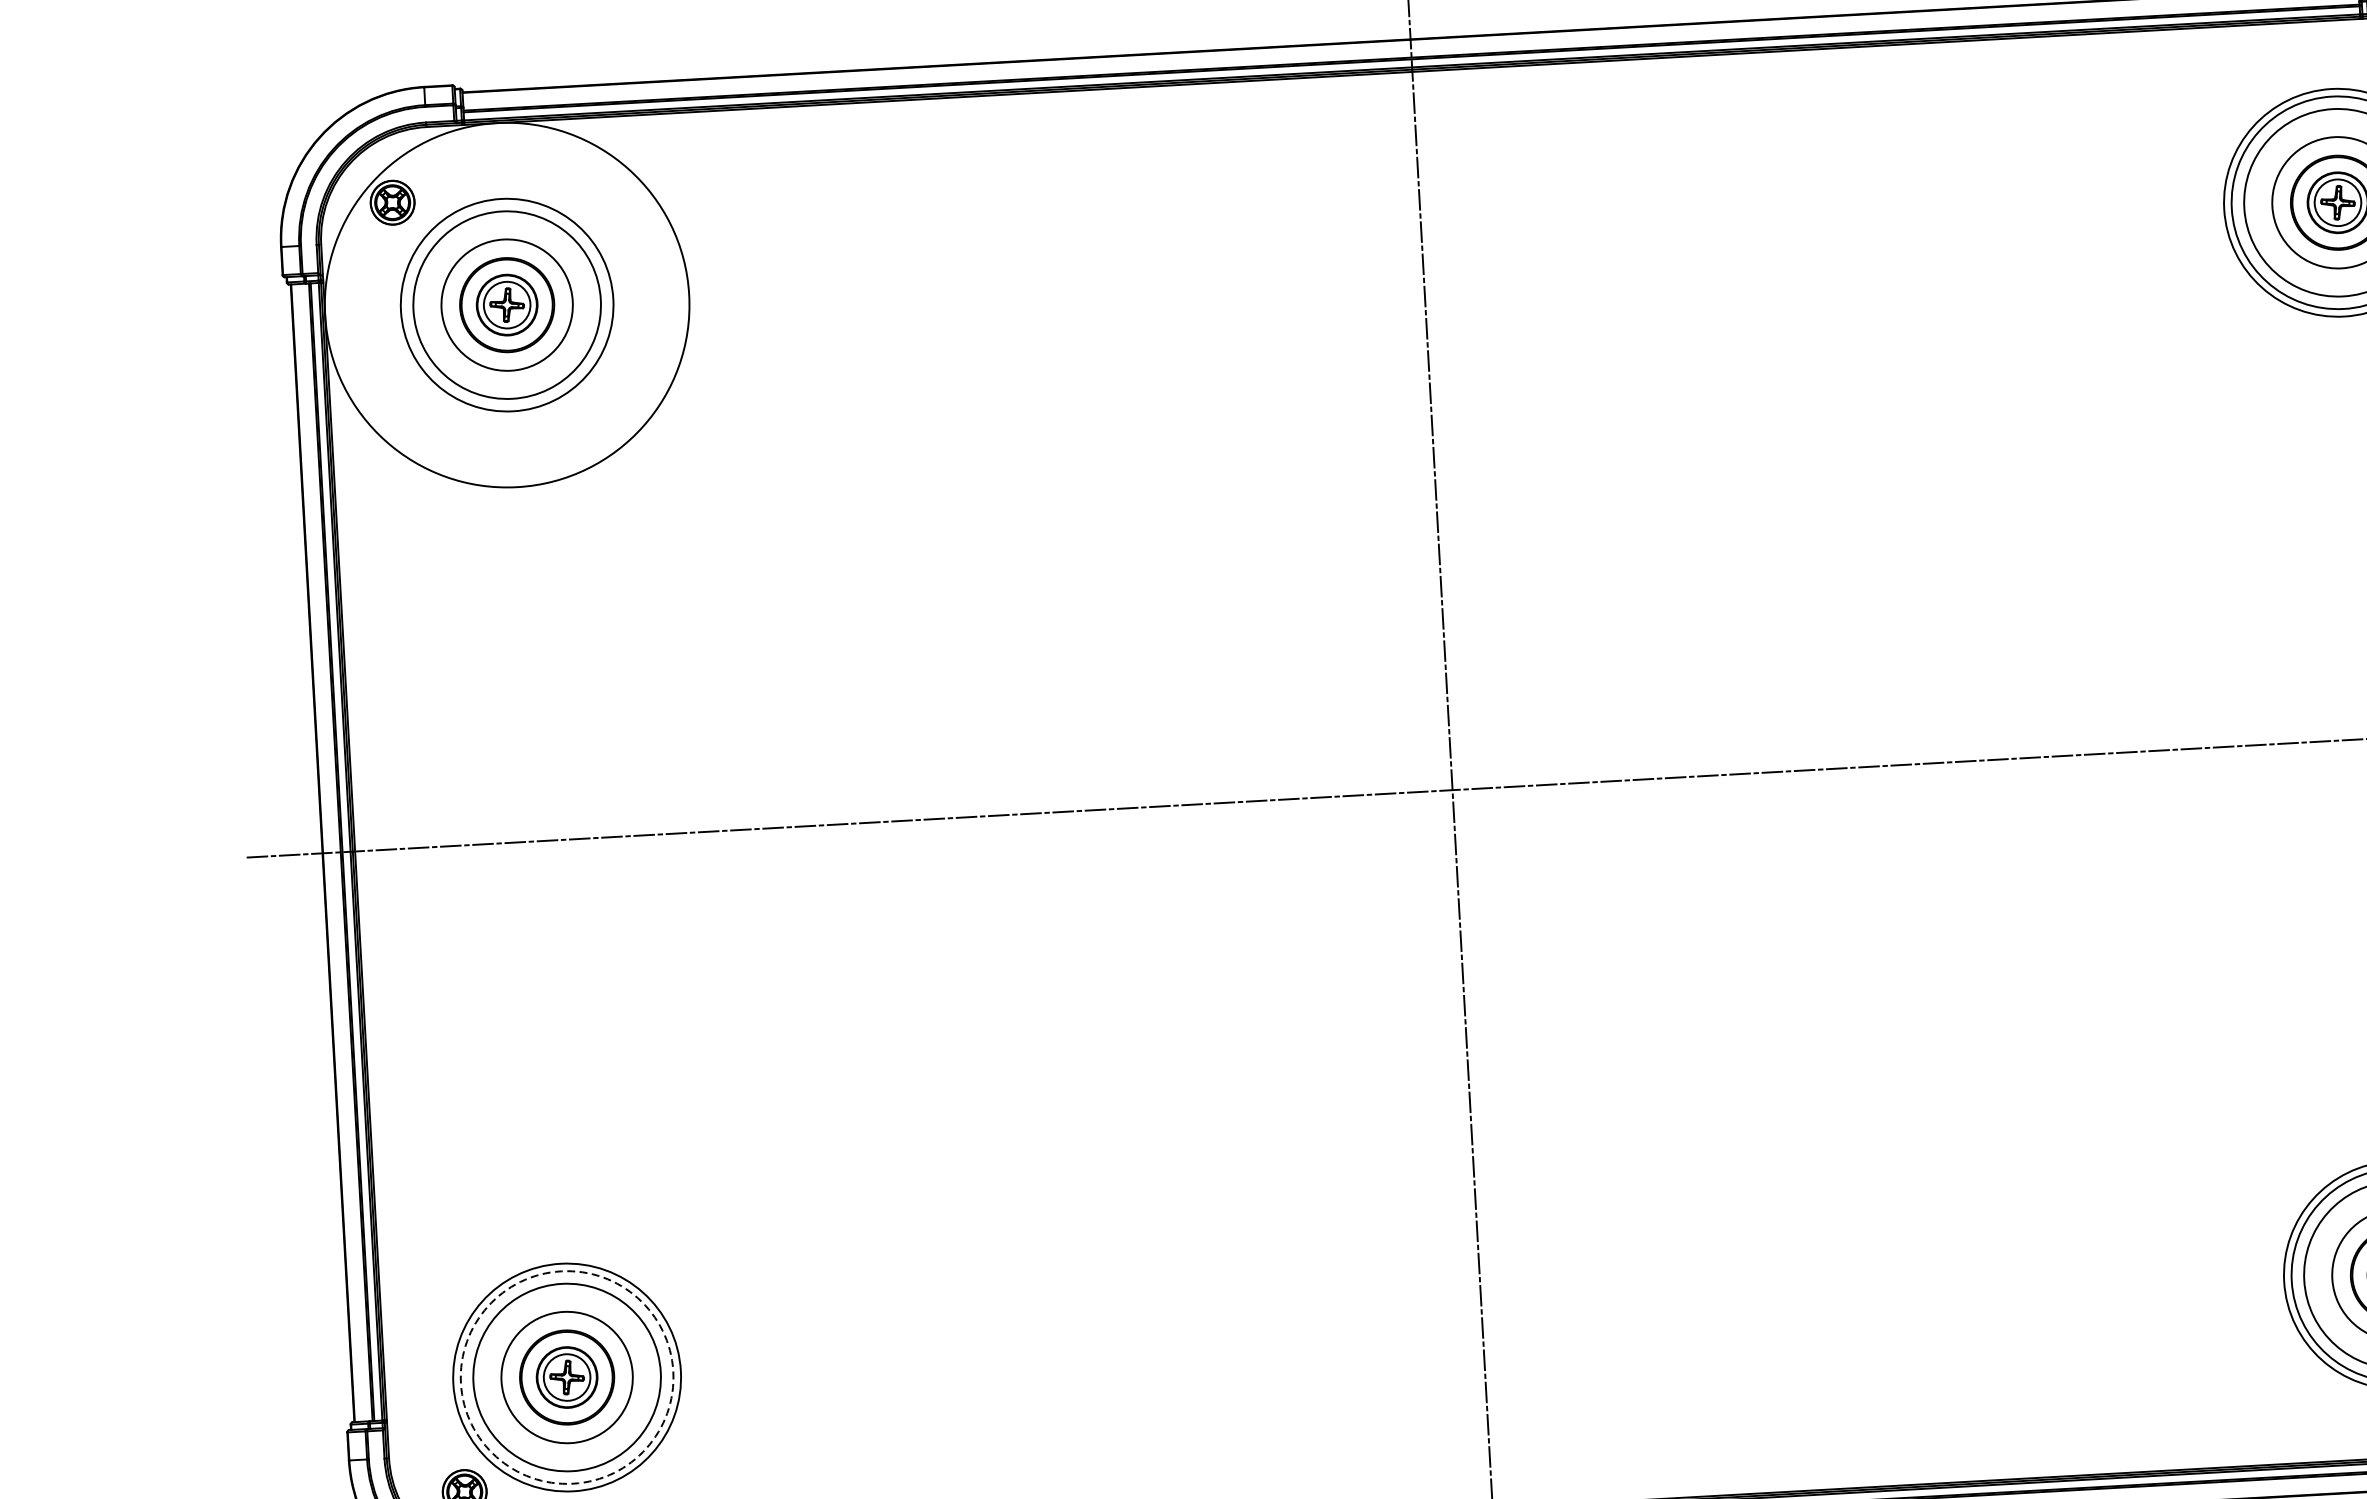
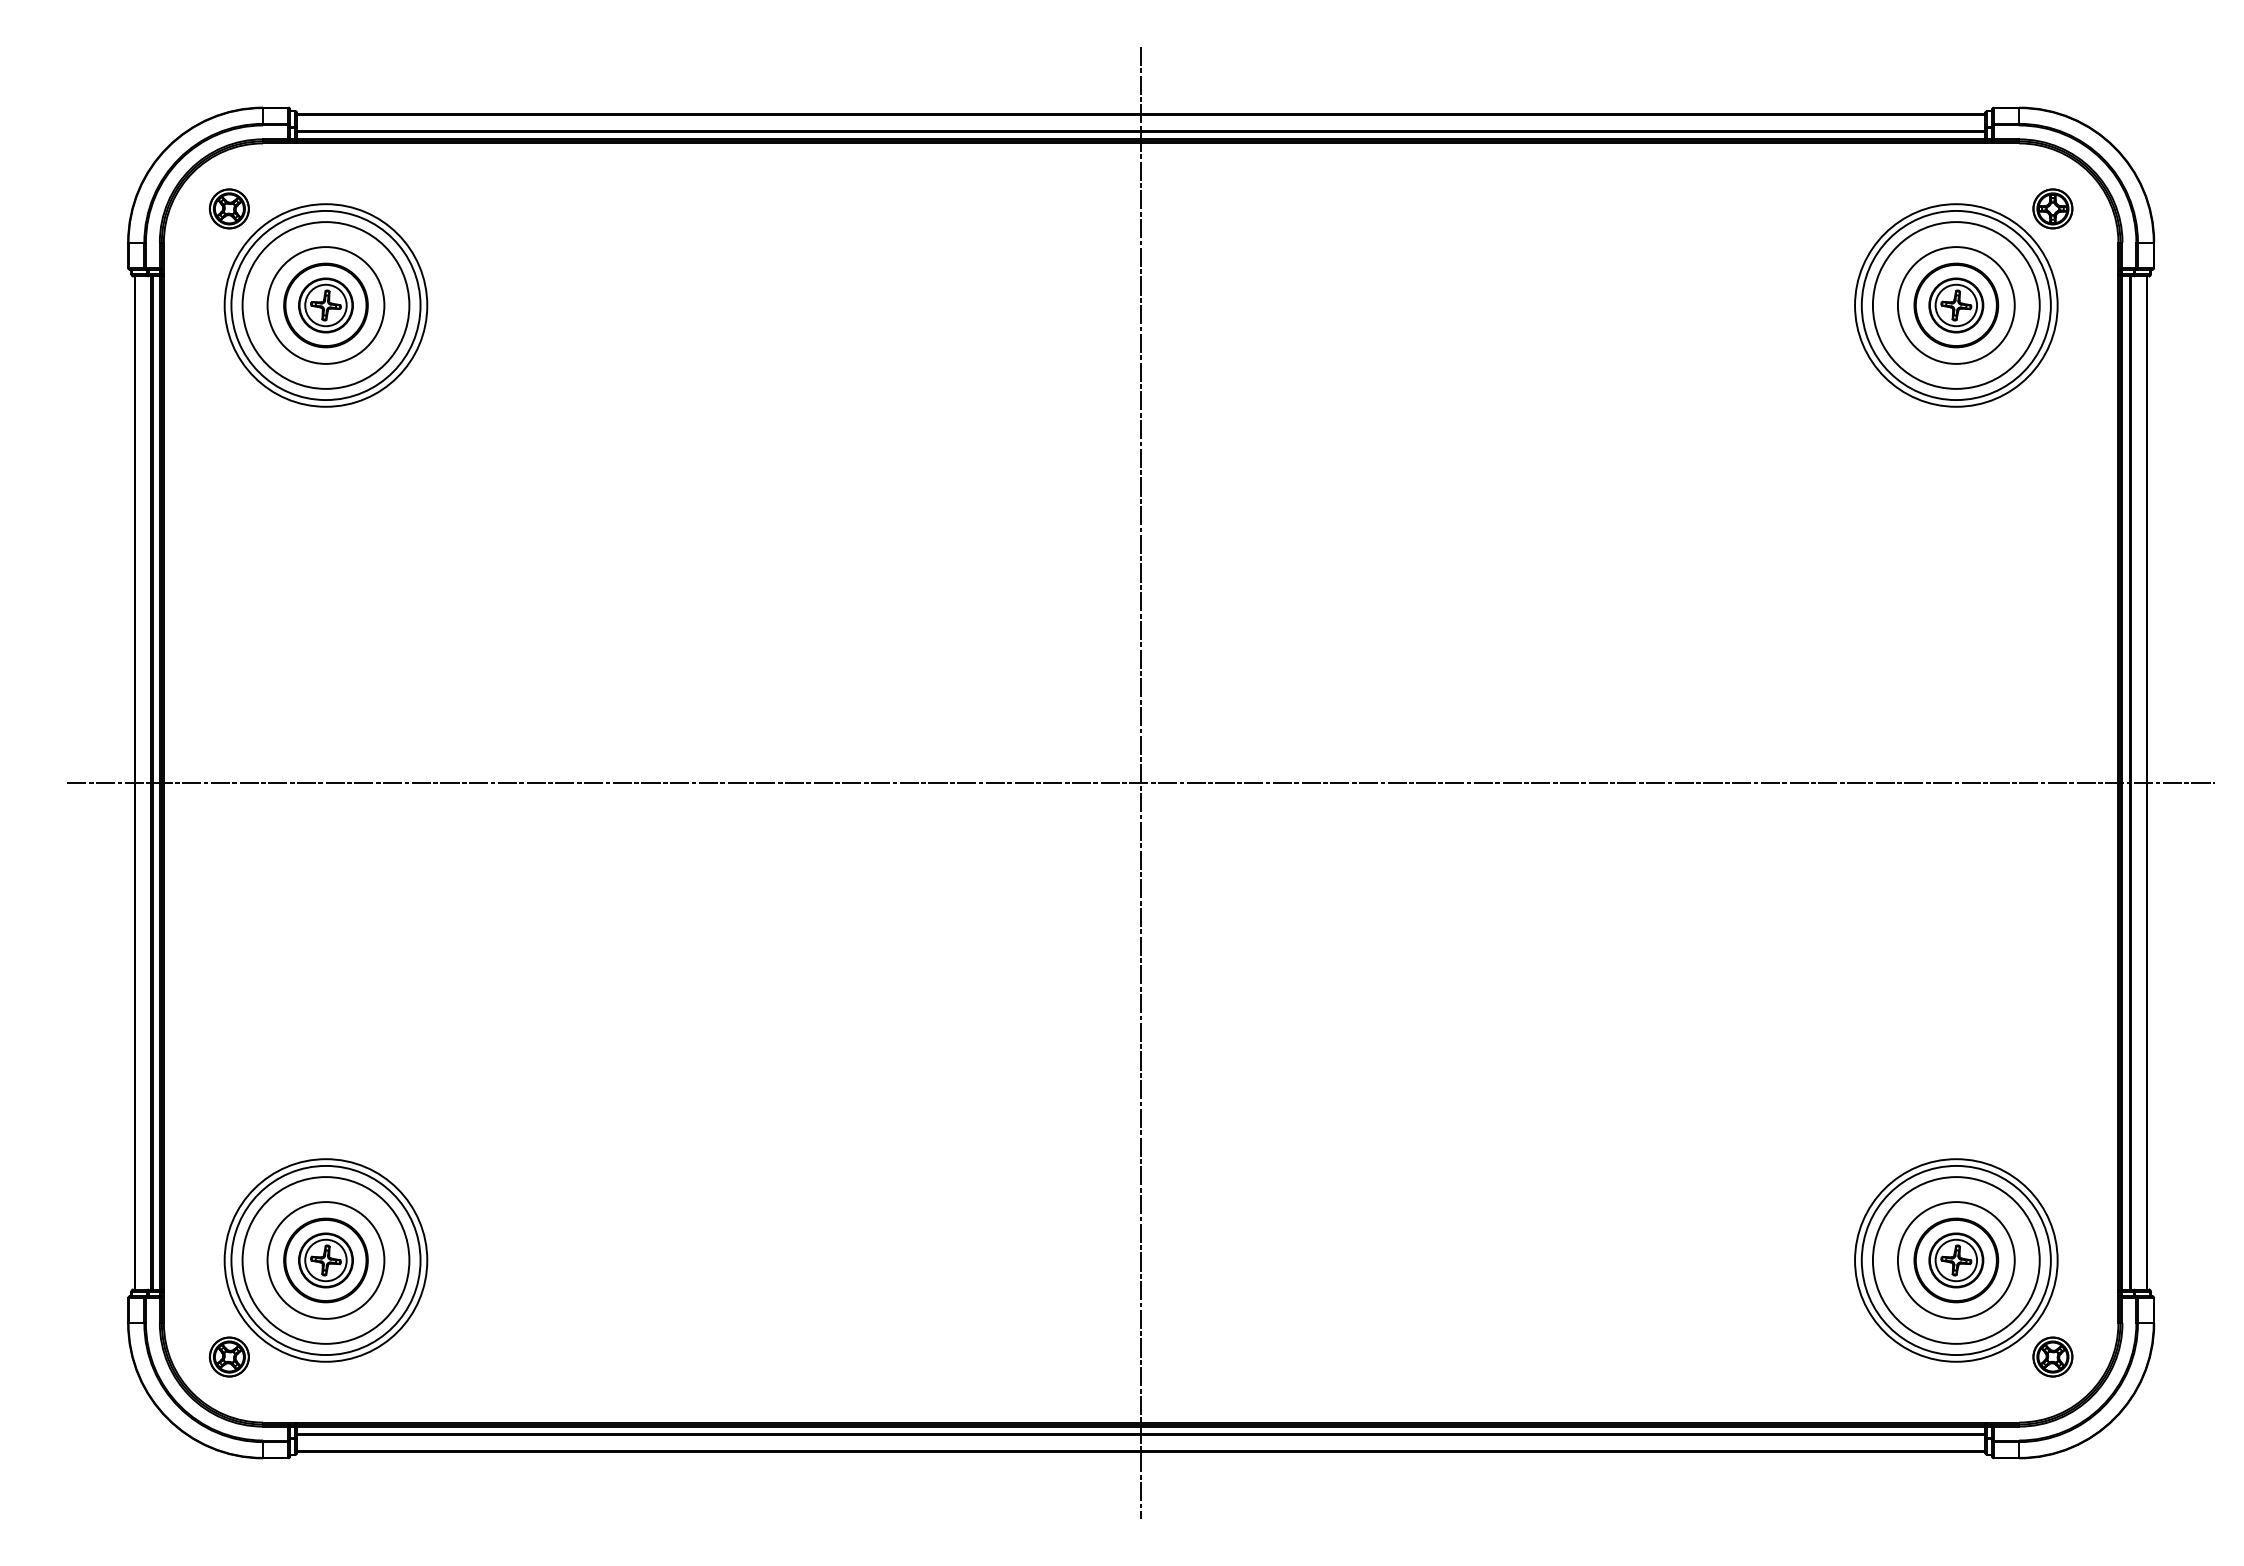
circle: (506, 305) -> (325, 305), size x0.62
circle: (566, 1377) -> (325, 1260), dashed -> solid

